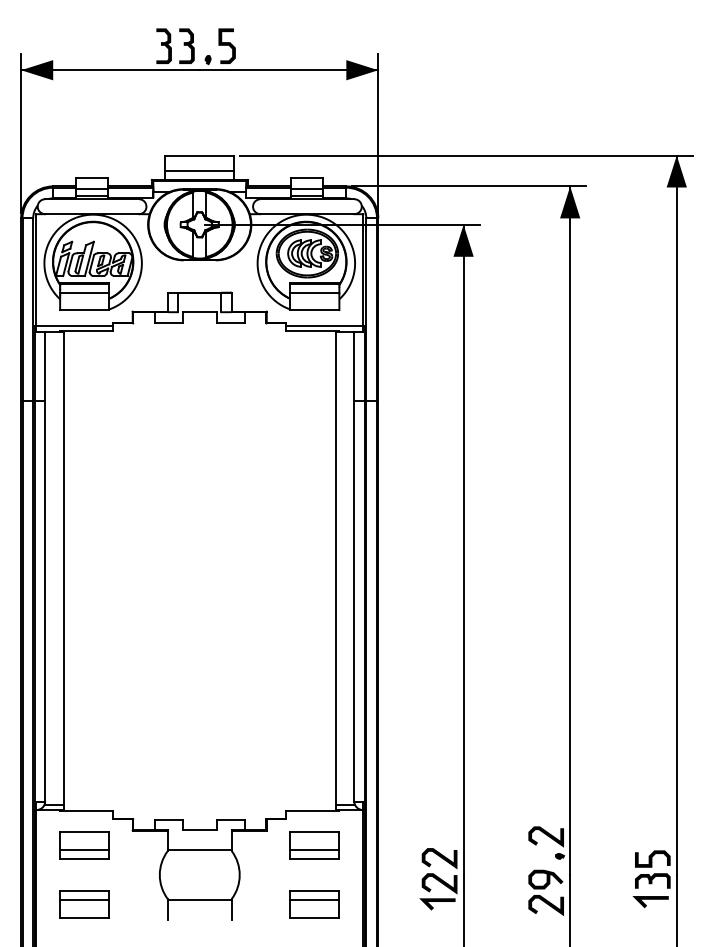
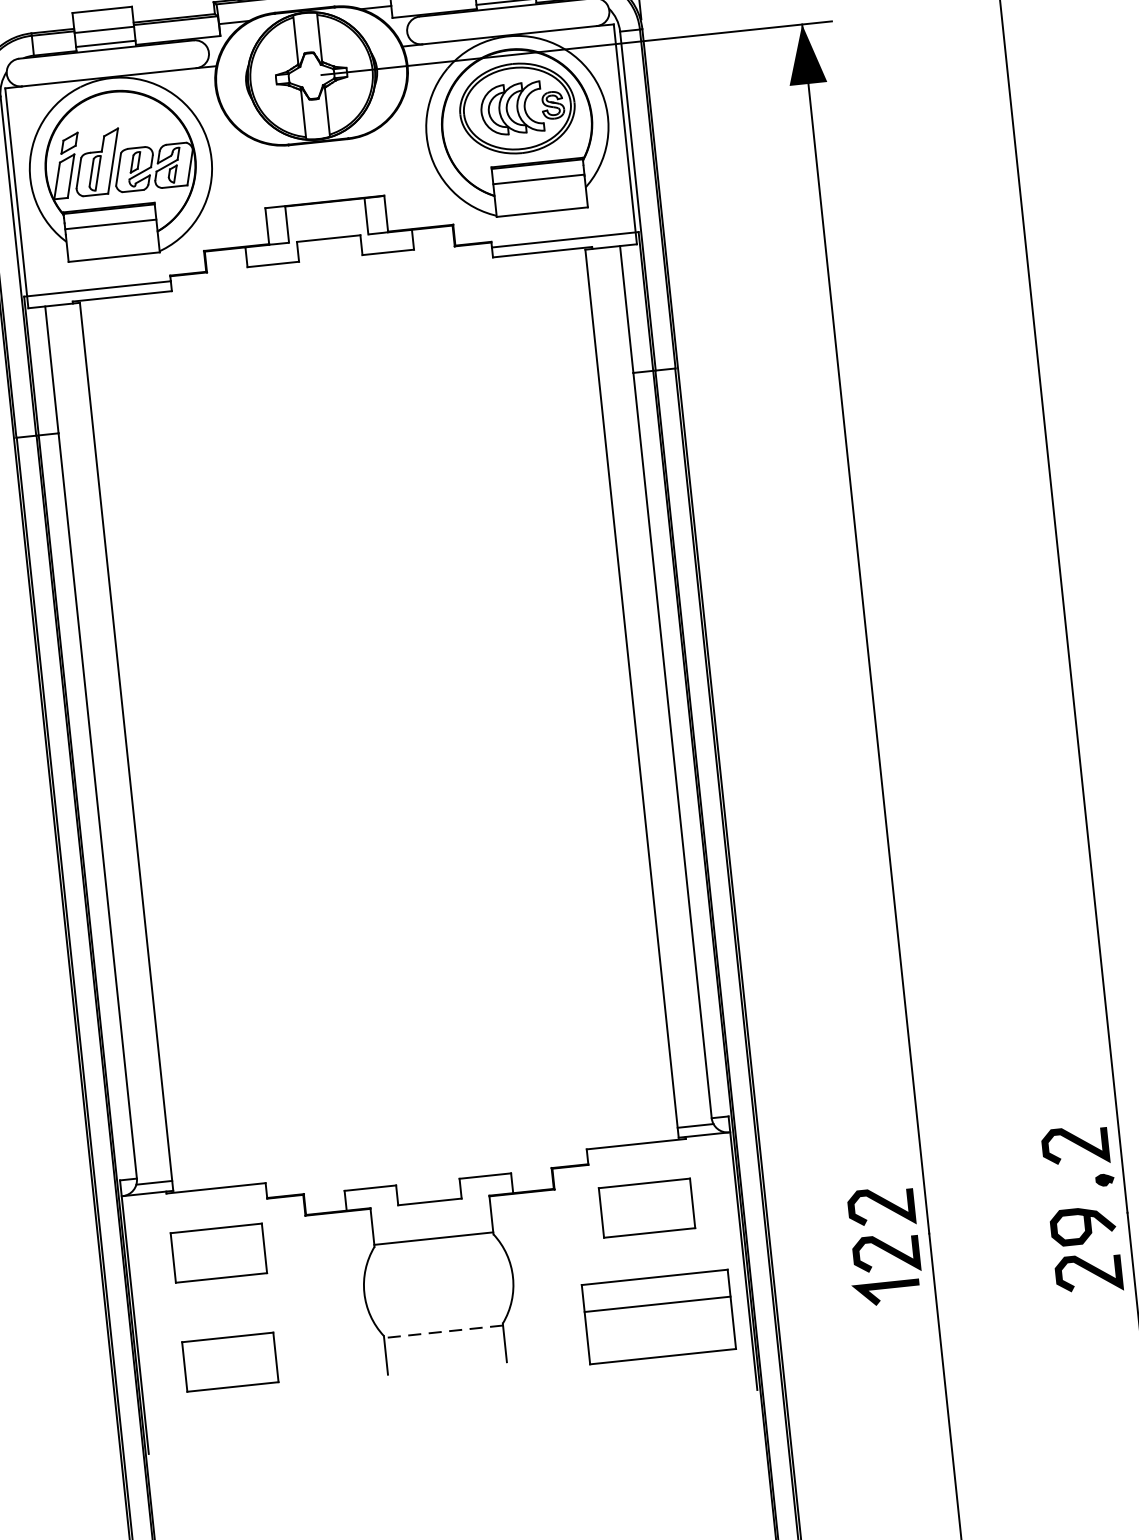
line: (84, 850) -> (219, 1262), removed
line: (314, 850) -> (647, 1217), removed
line: (84, 900) -> (229, 1355), removed
line: (199, 900) -> (443, 1332), solid -> dashed
part: (314, 904) -> (657, 1317), size x1.6

